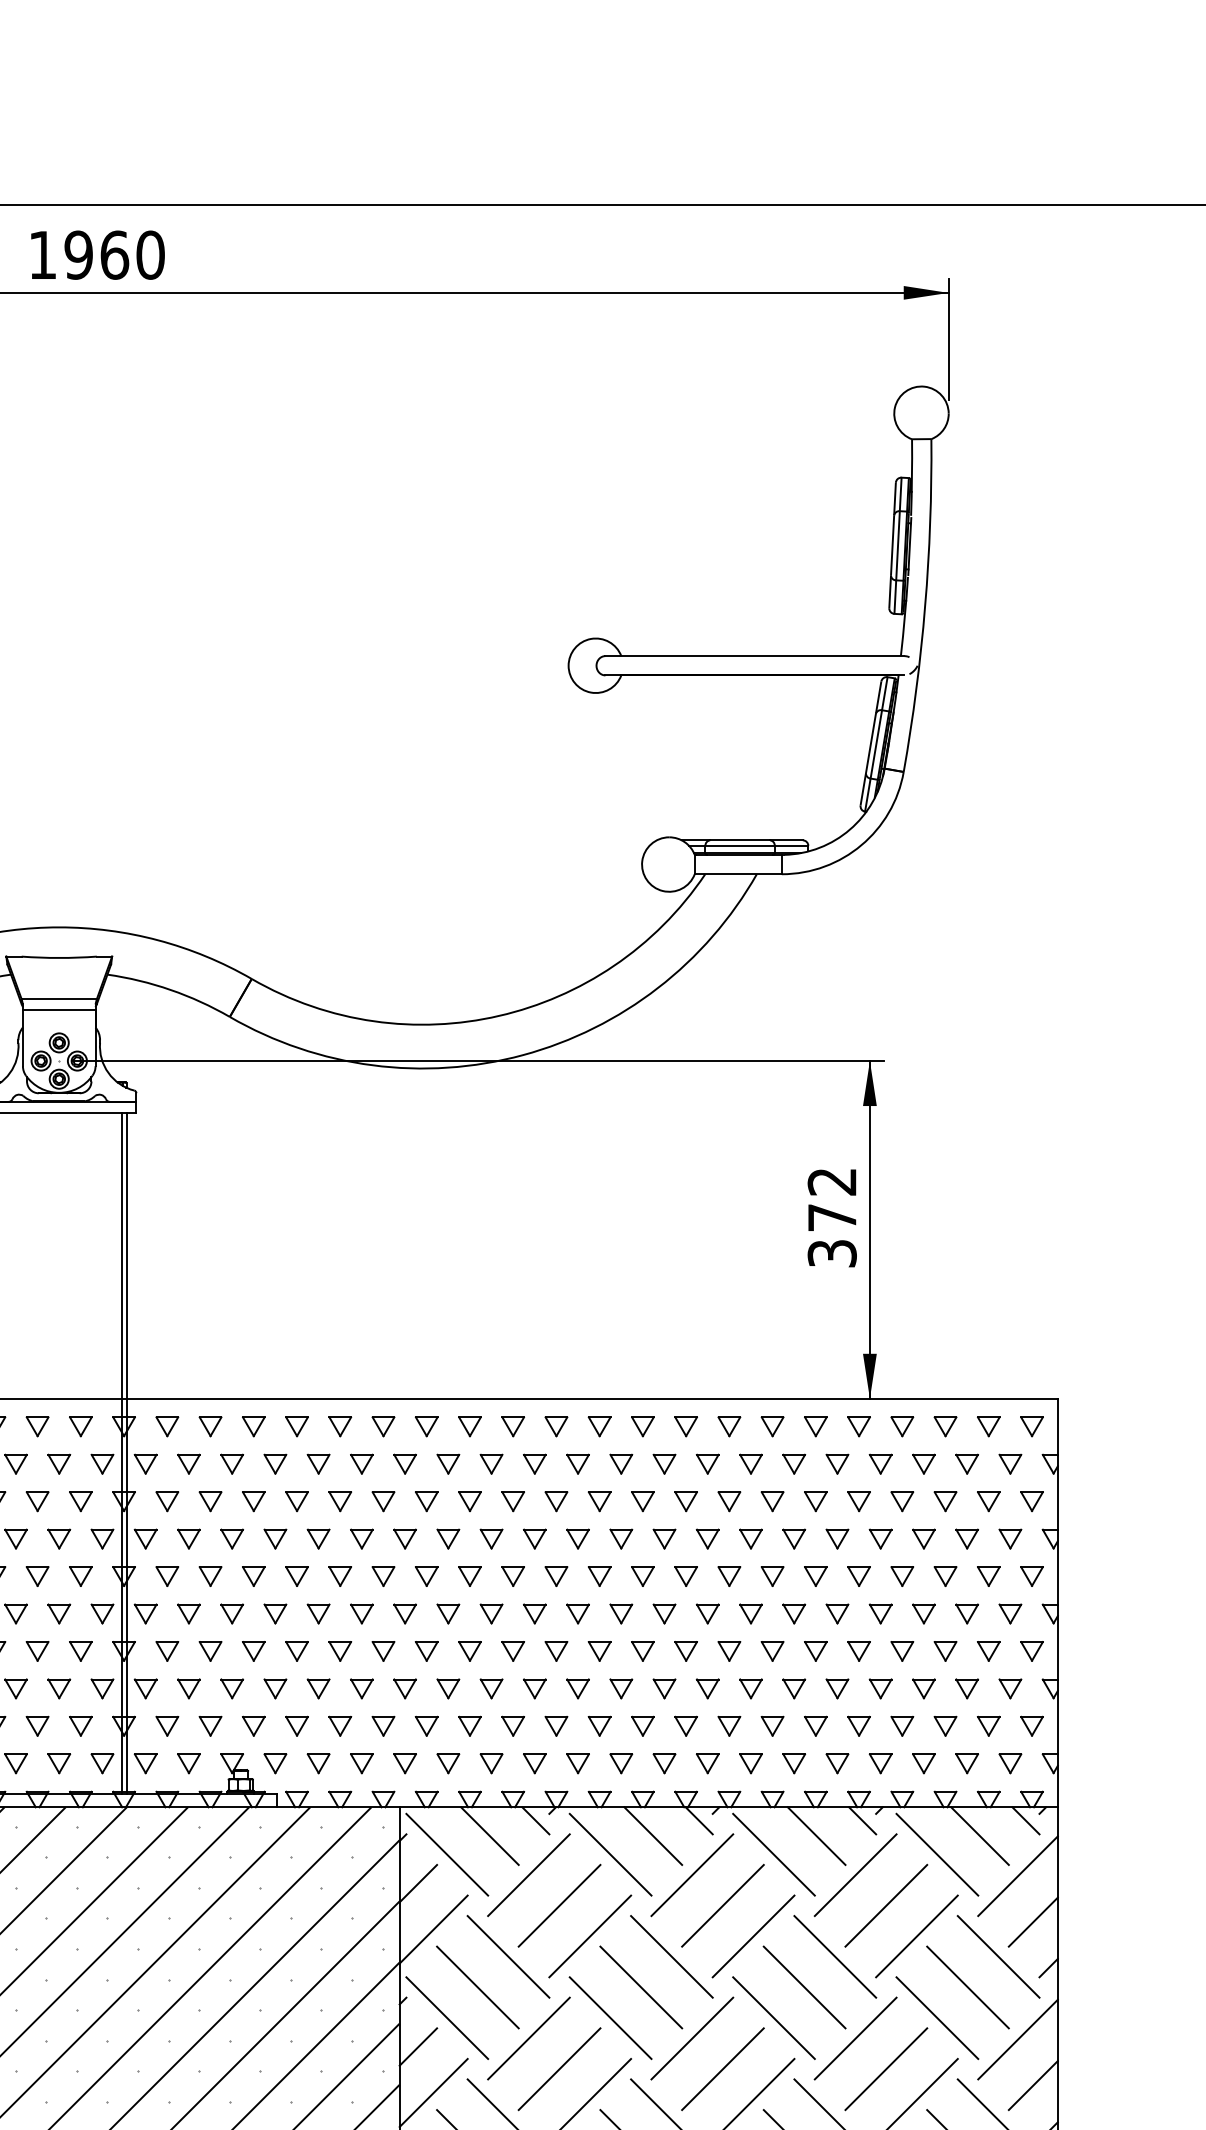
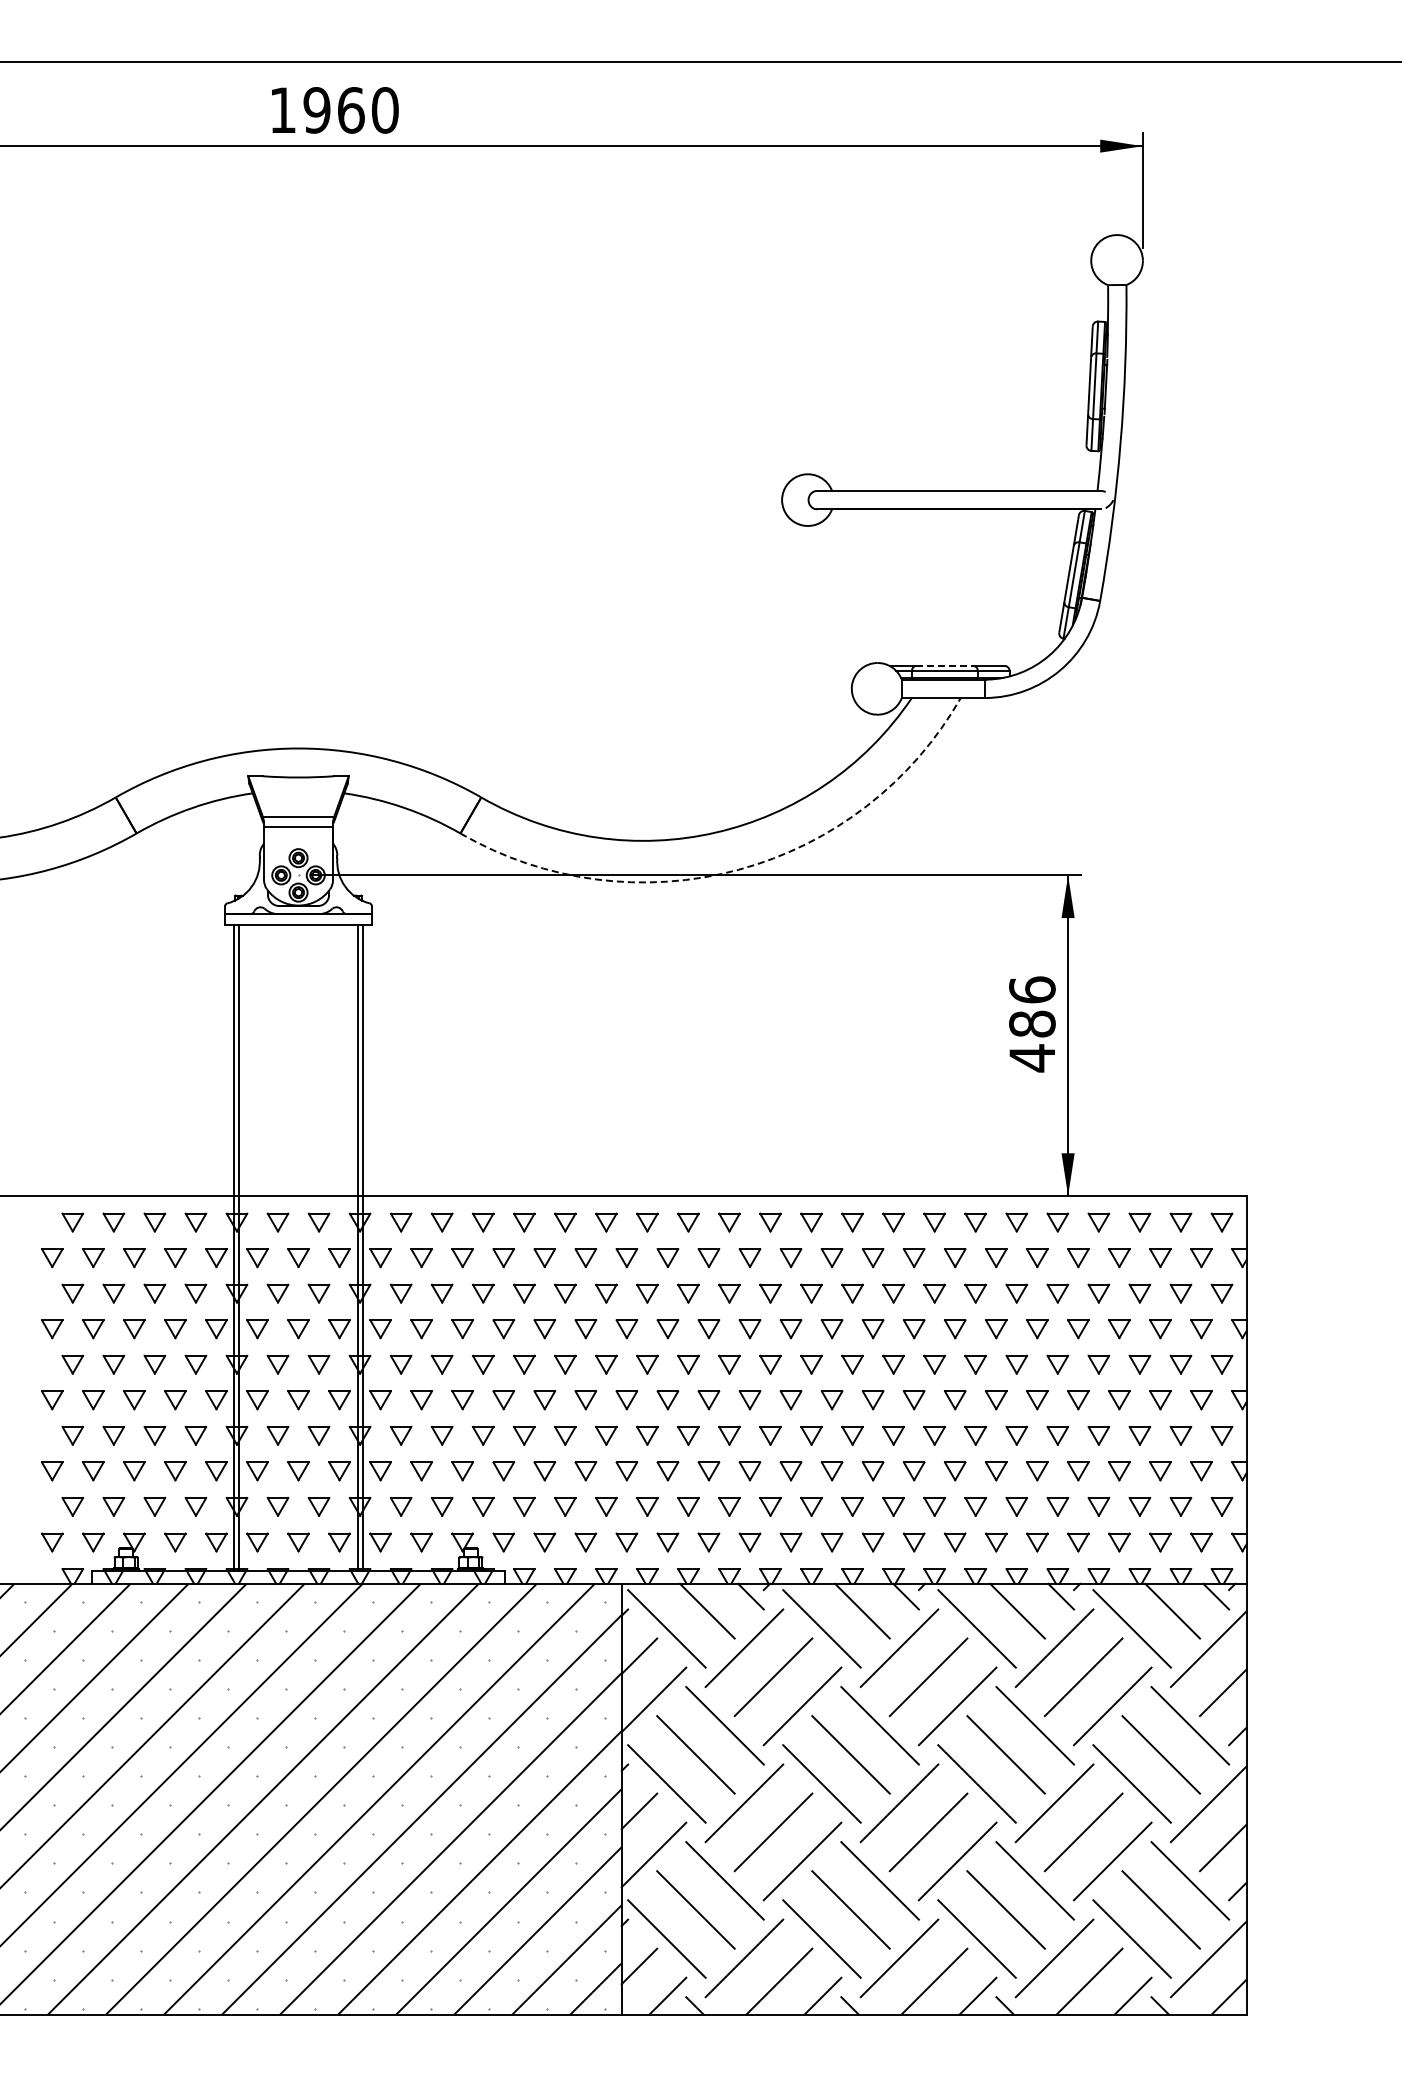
line: (740, 839) -> (945, 665), solid -> dashed
arc: (522, 1054) -> (738, 869), solid -> dashed
text: (832, 1218) -> (1032, 1024), 372 -> 486

